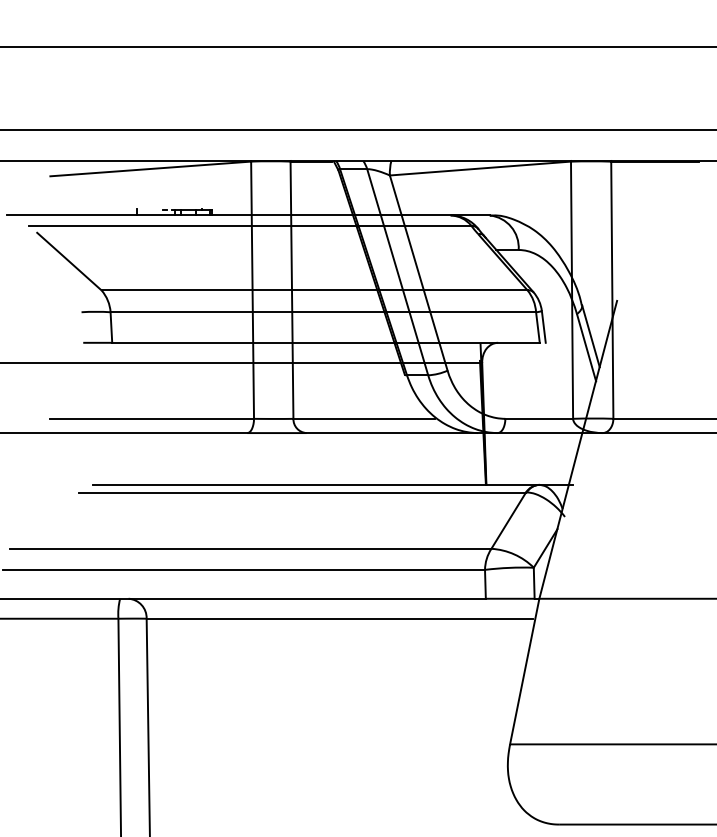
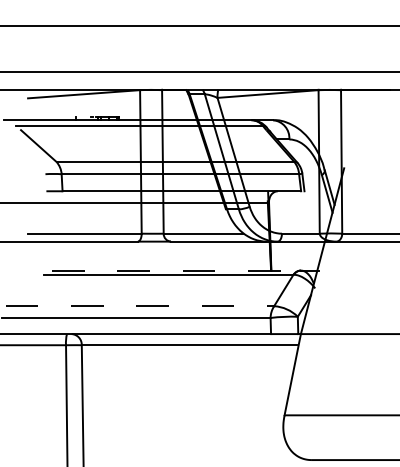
line: (316, 484) -> (176, 270), solid -> dashed
line: (251, 549) -> (140, 306), solid -> dashed

